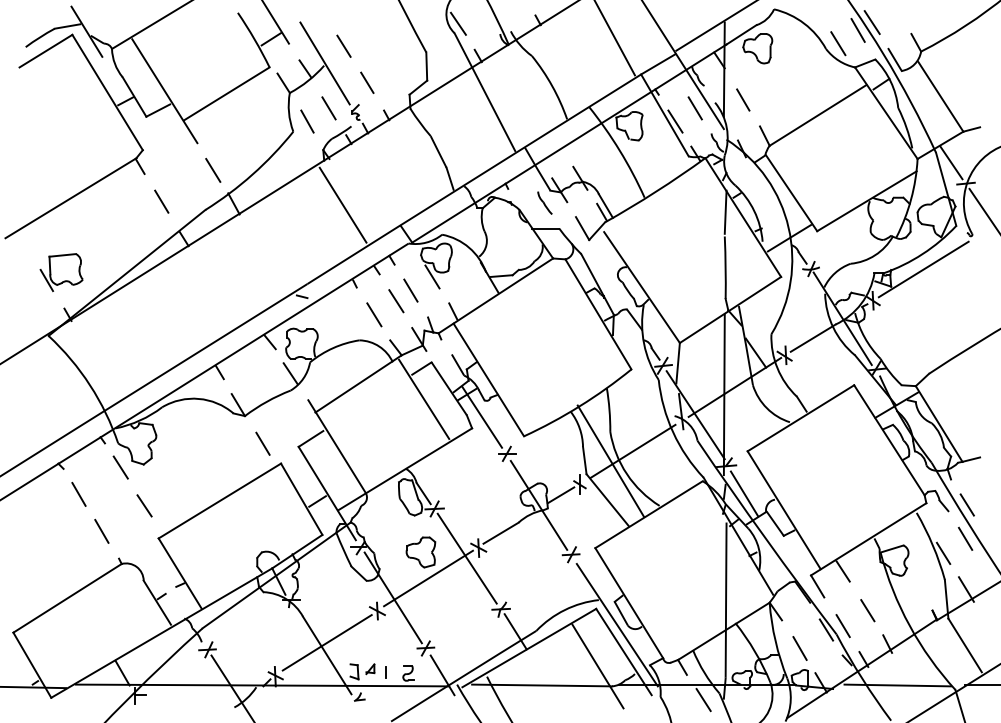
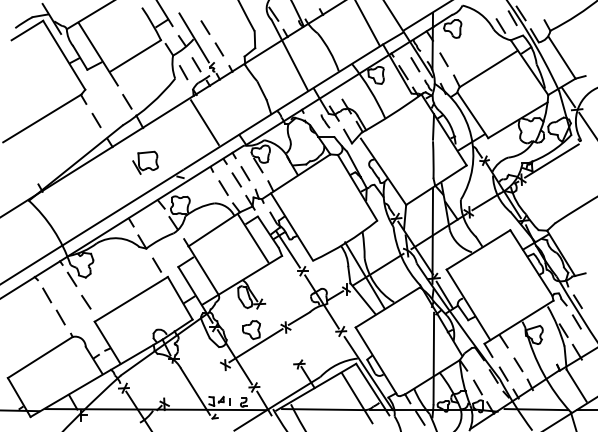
part: (61, 271) -> (145, 162), moved
line: (466, 558) -> (278, 333), removed
line: (327, 641) -> (195, 383), removed

